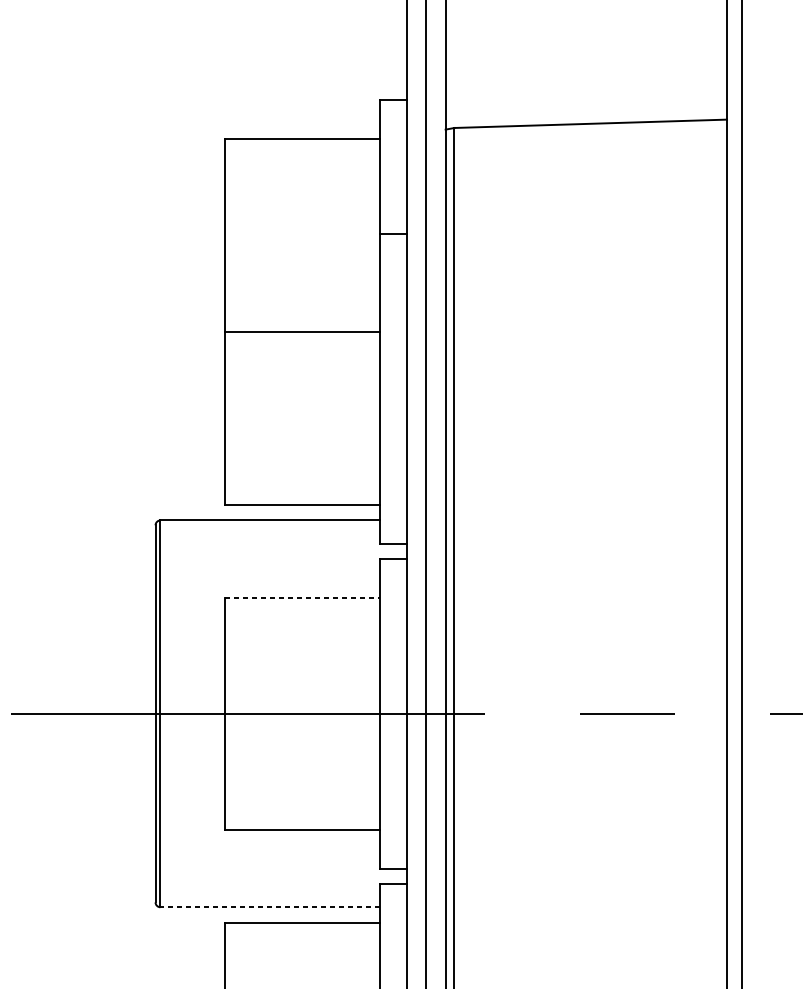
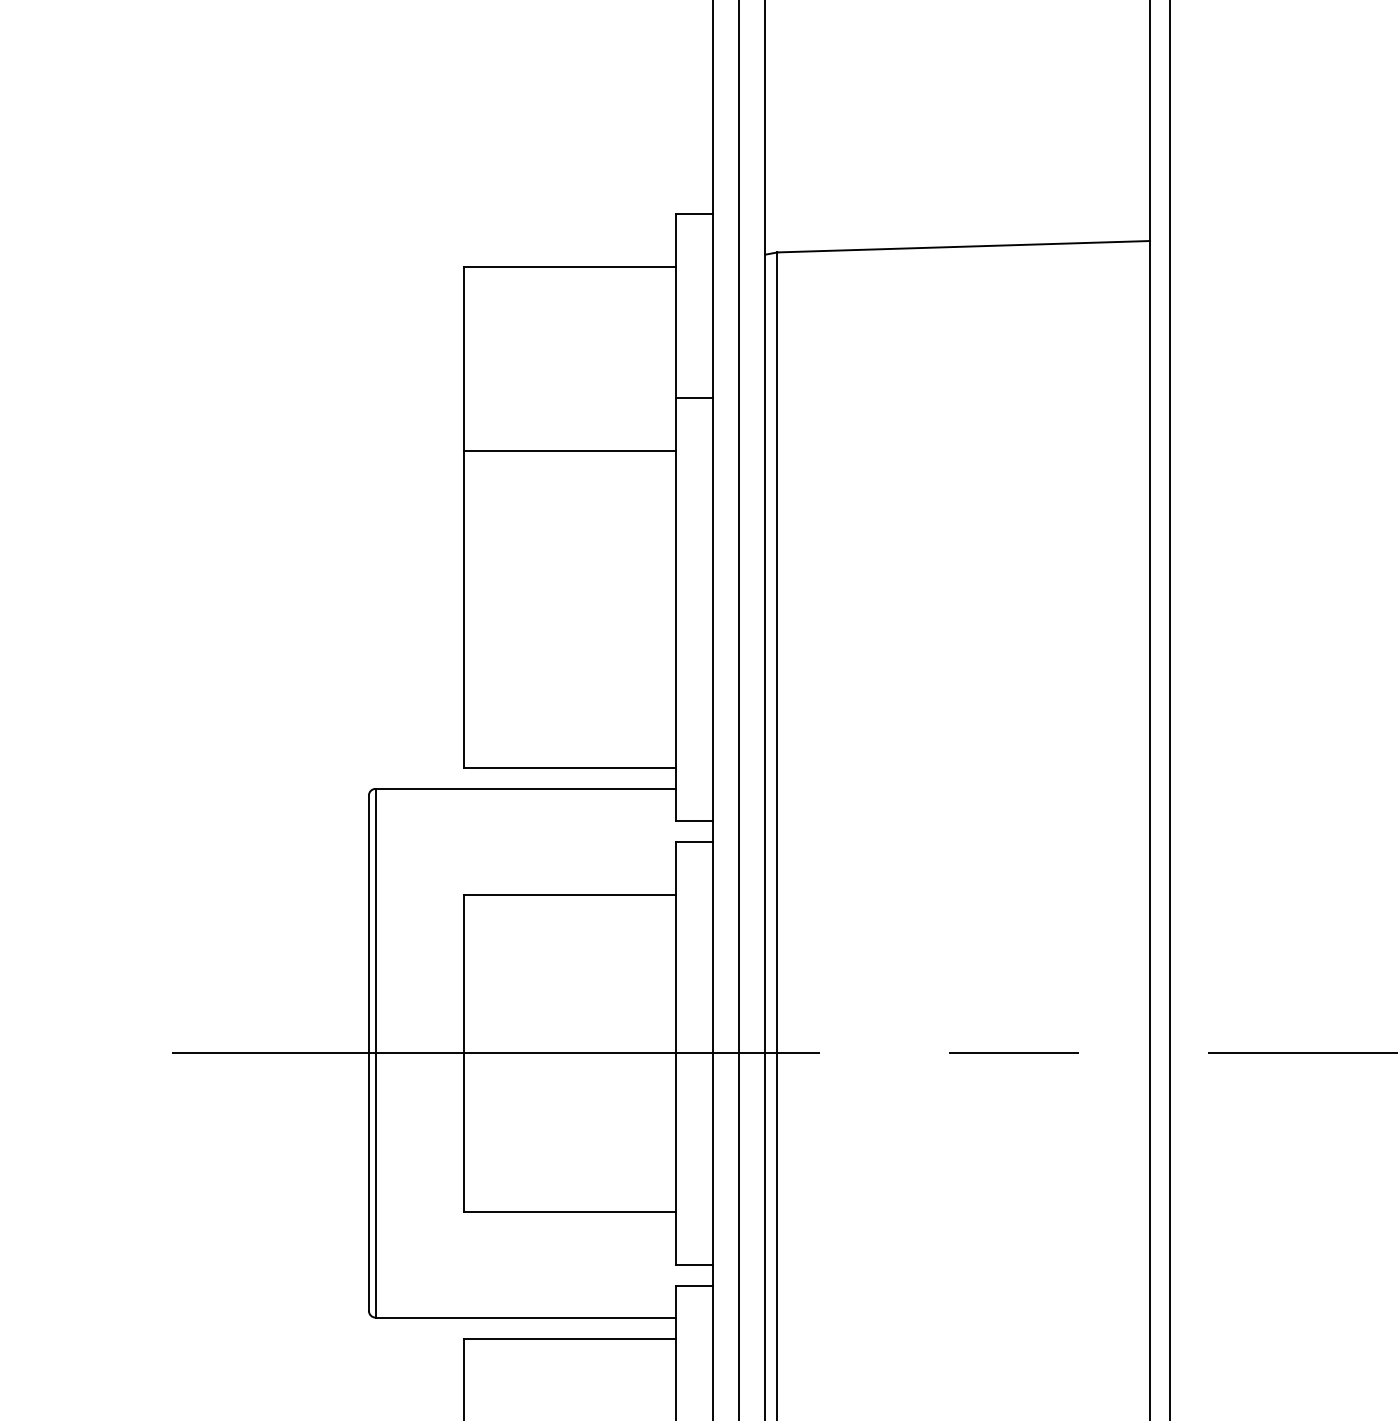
line: (302, 332) -> (569, 450), moved
line: (302, 597) -> (569, 894), dashed -> solid
line: (270, 907) -> (525, 1317), dashed -> solid

